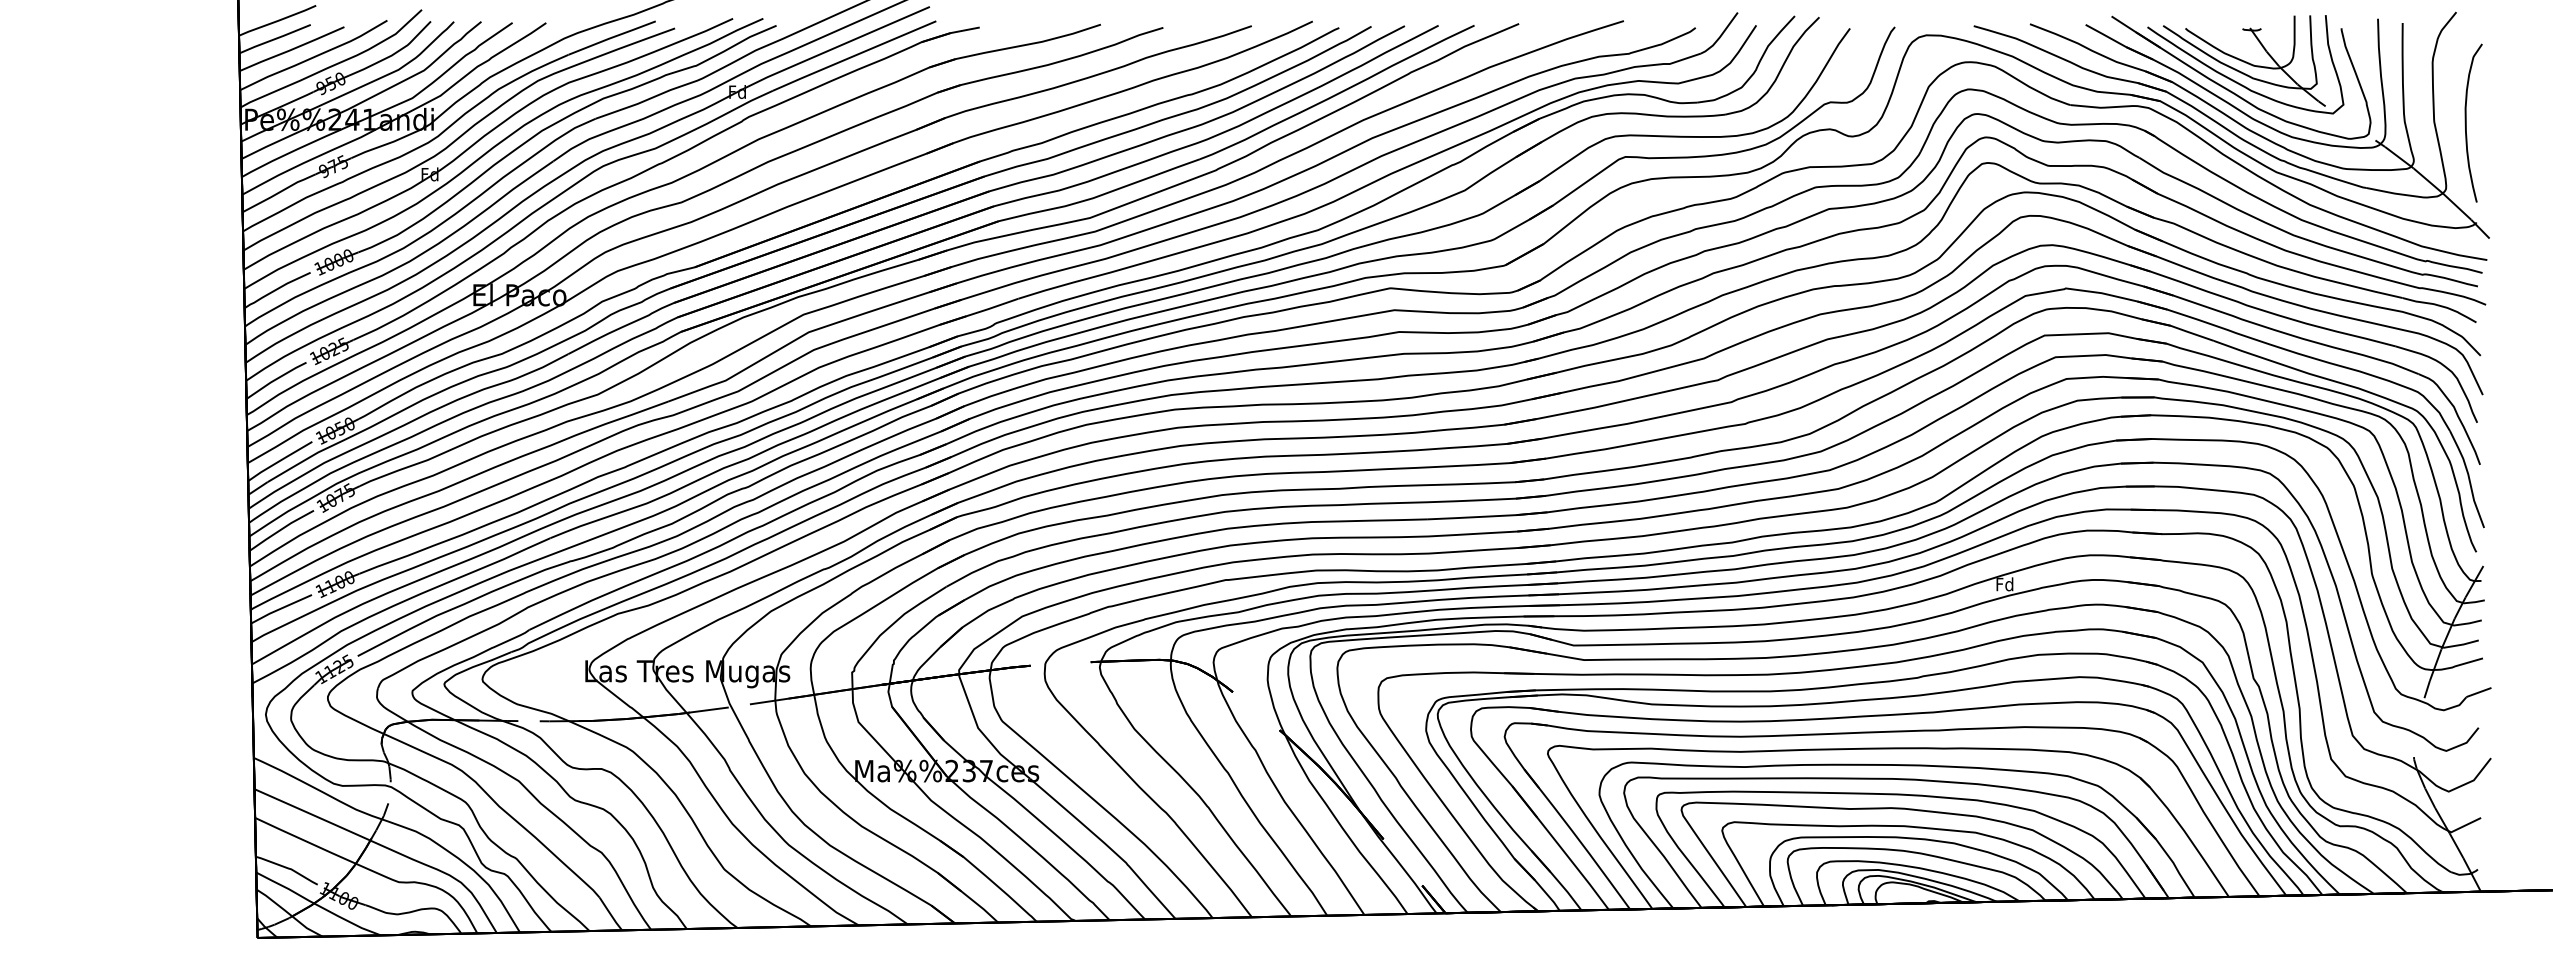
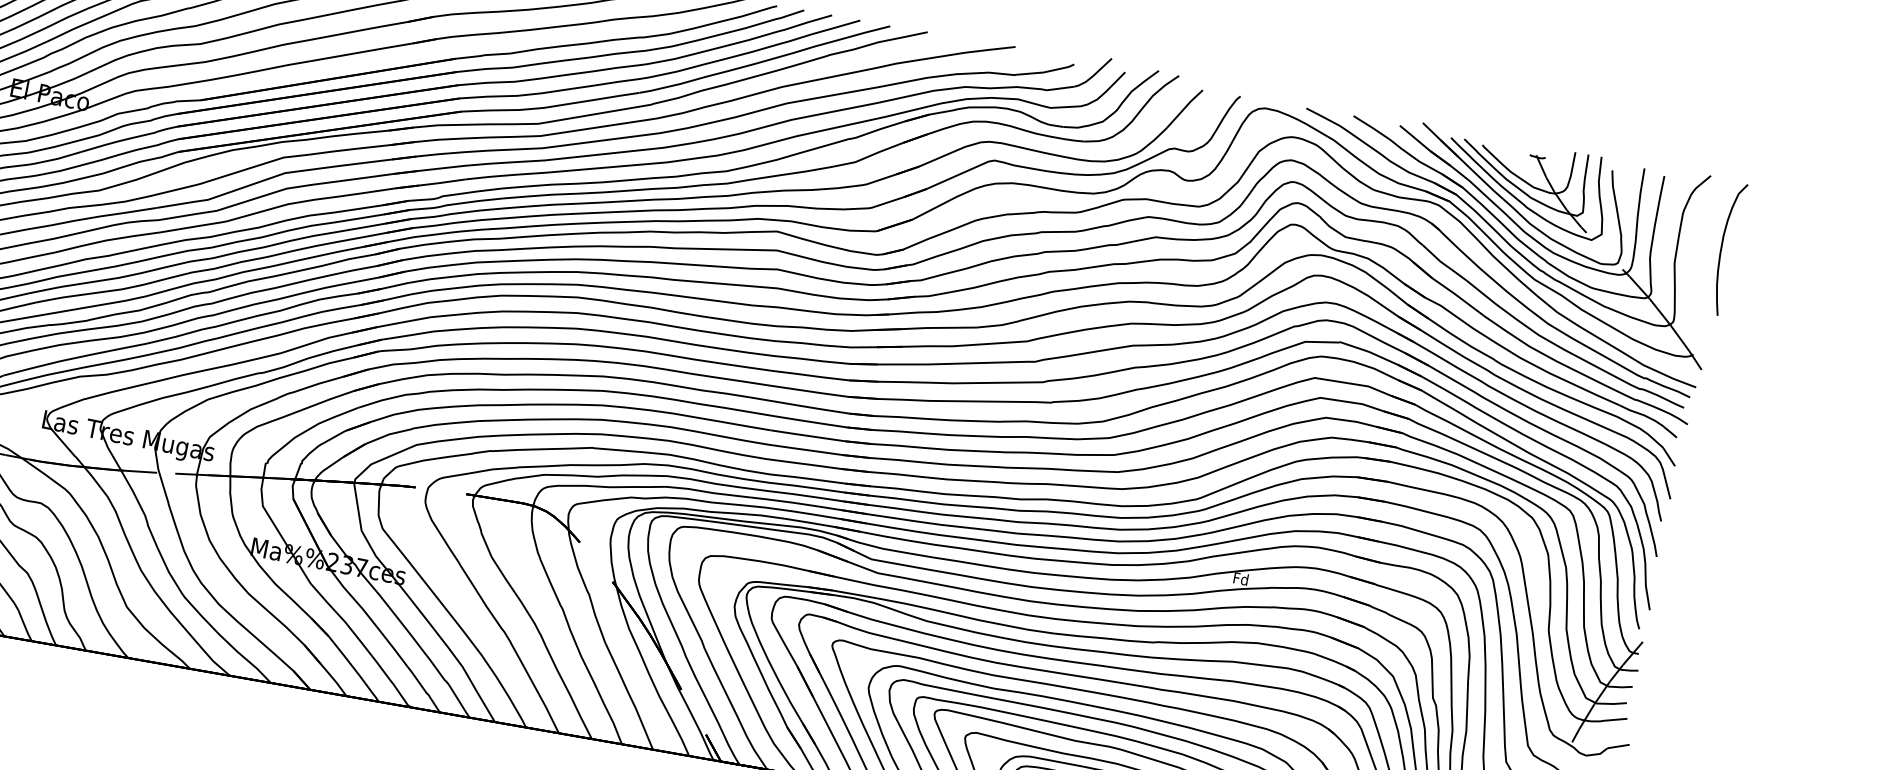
curve: (2466, 122) -> (1722, 247), moved

